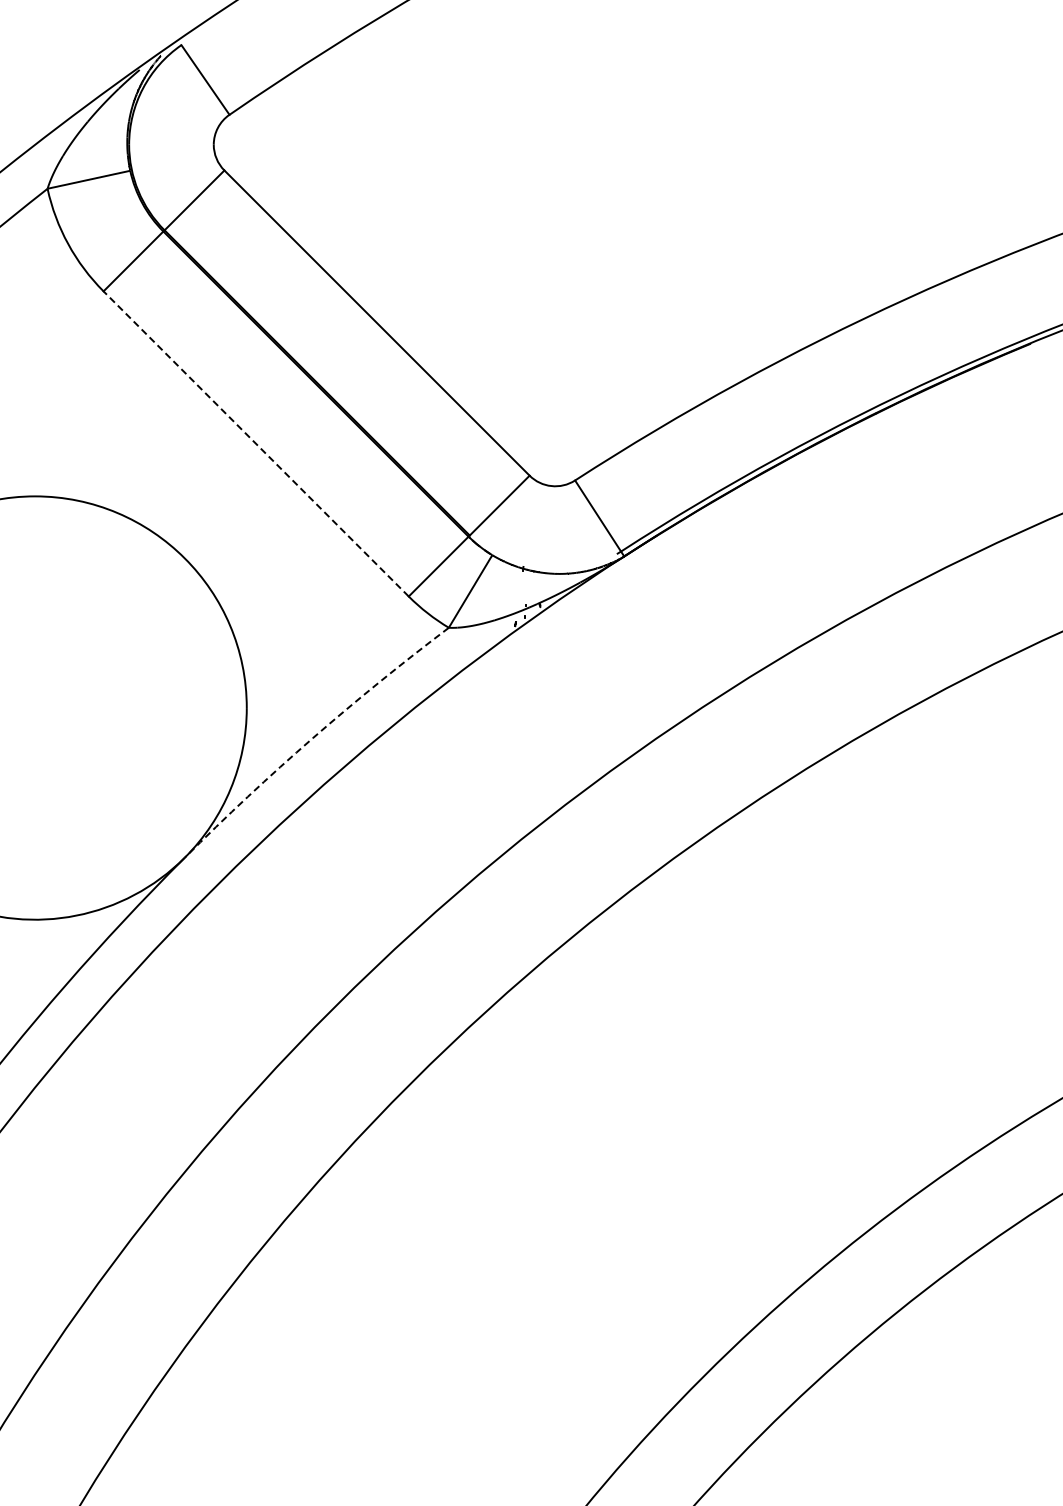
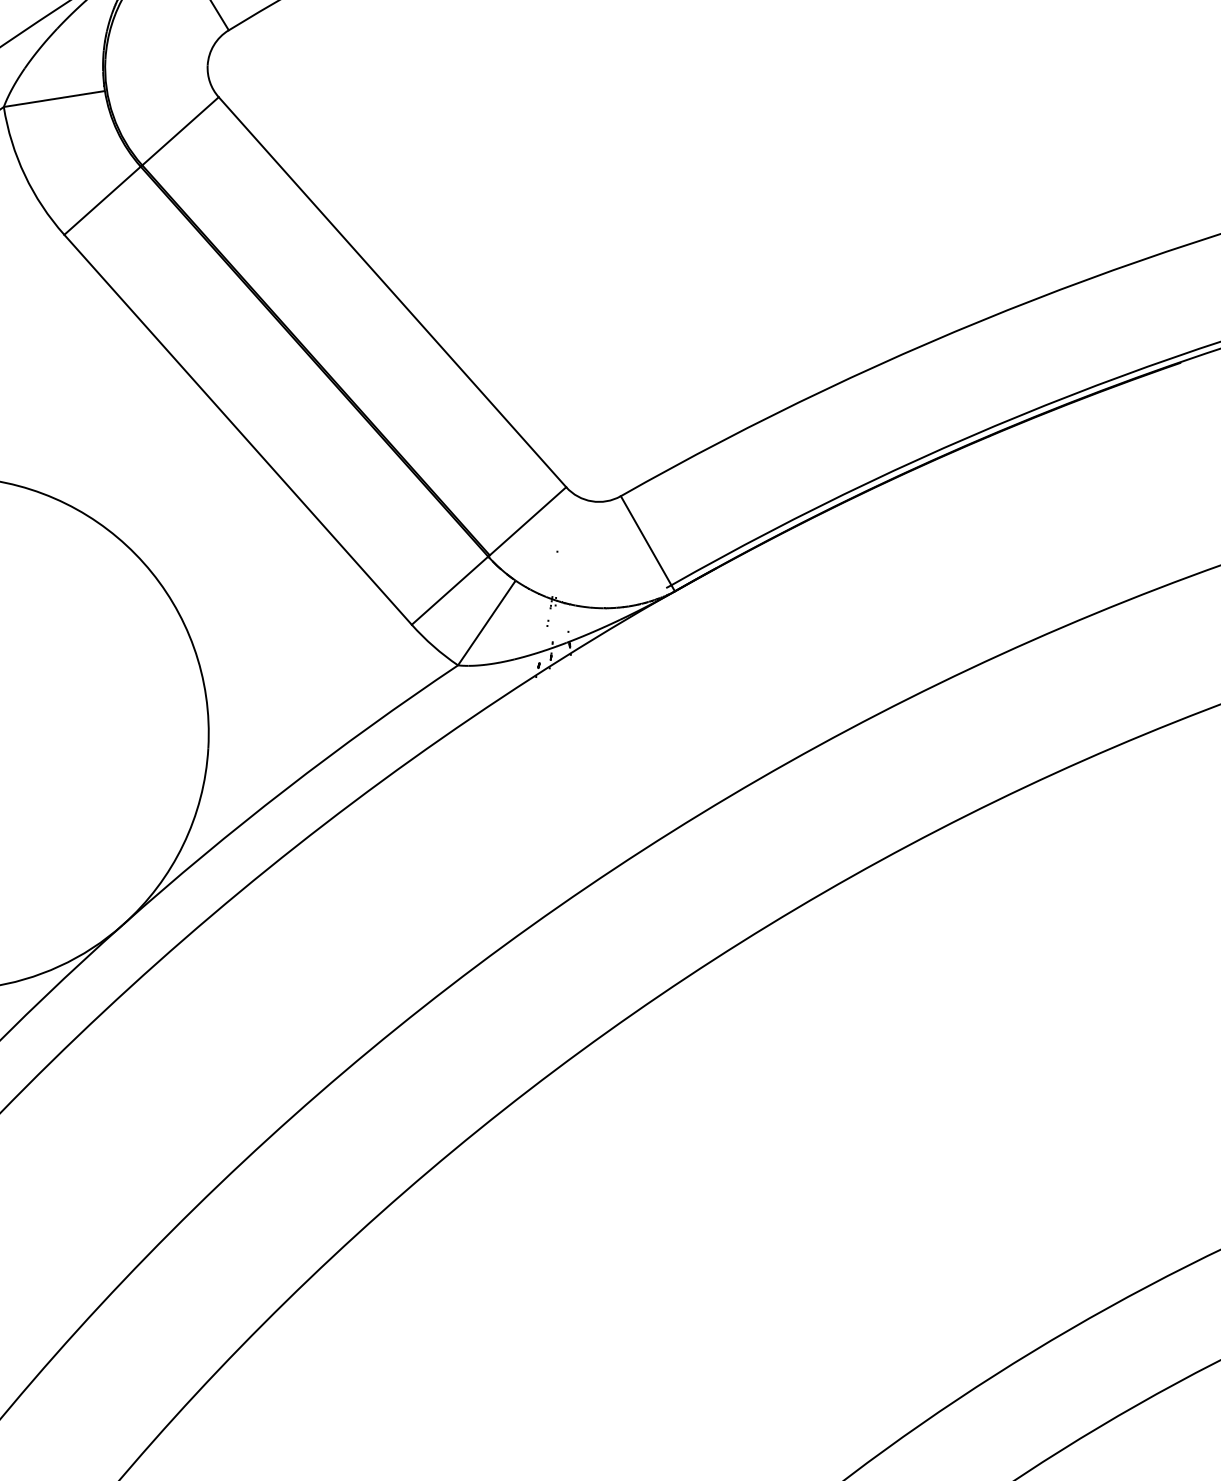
line: (256, 443) -> (238, 429), dashed -> solid
arc: (312, 738) -> (285, 789), dashed -> solid

